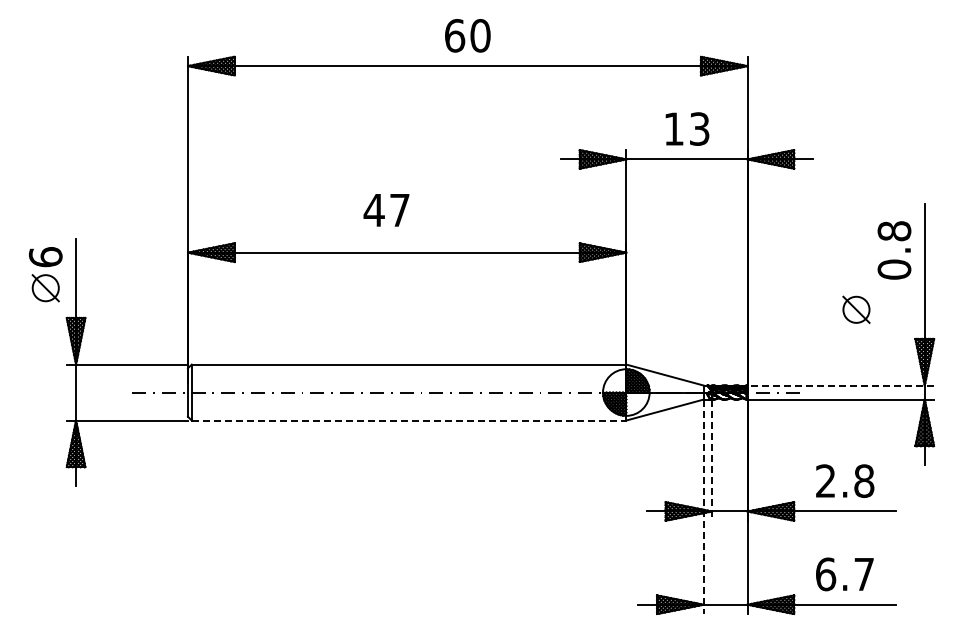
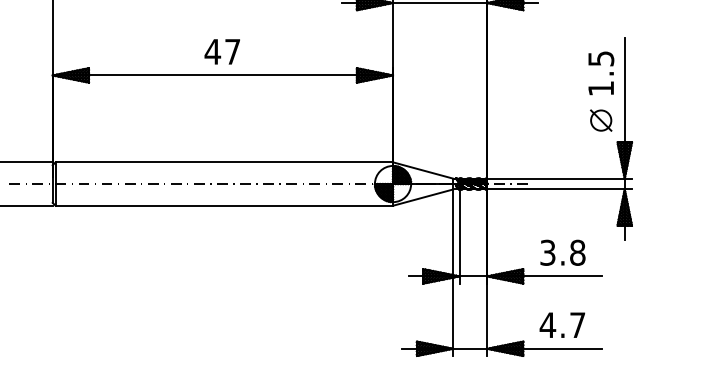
text: (386, 210) -> (222, 52), moved
text: (894, 250) -> (601, 73), 0.8 -> 1.5
part: (856, 309) -> (601, 120), moved
line: (840, 385) -> (559, 178), dashed -> solid
line: (409, 420) -> (224, 205), dashed -> solid
line: (712, 460) -> (459, 236), dashed -> solid
text: (825, 480) -> (547, 252), 2.8 -> 3.8
line: (703, 507) -> (452, 273), dashed -> solid
text: (825, 574) -> (547, 325), 6.7 -> 4.7

